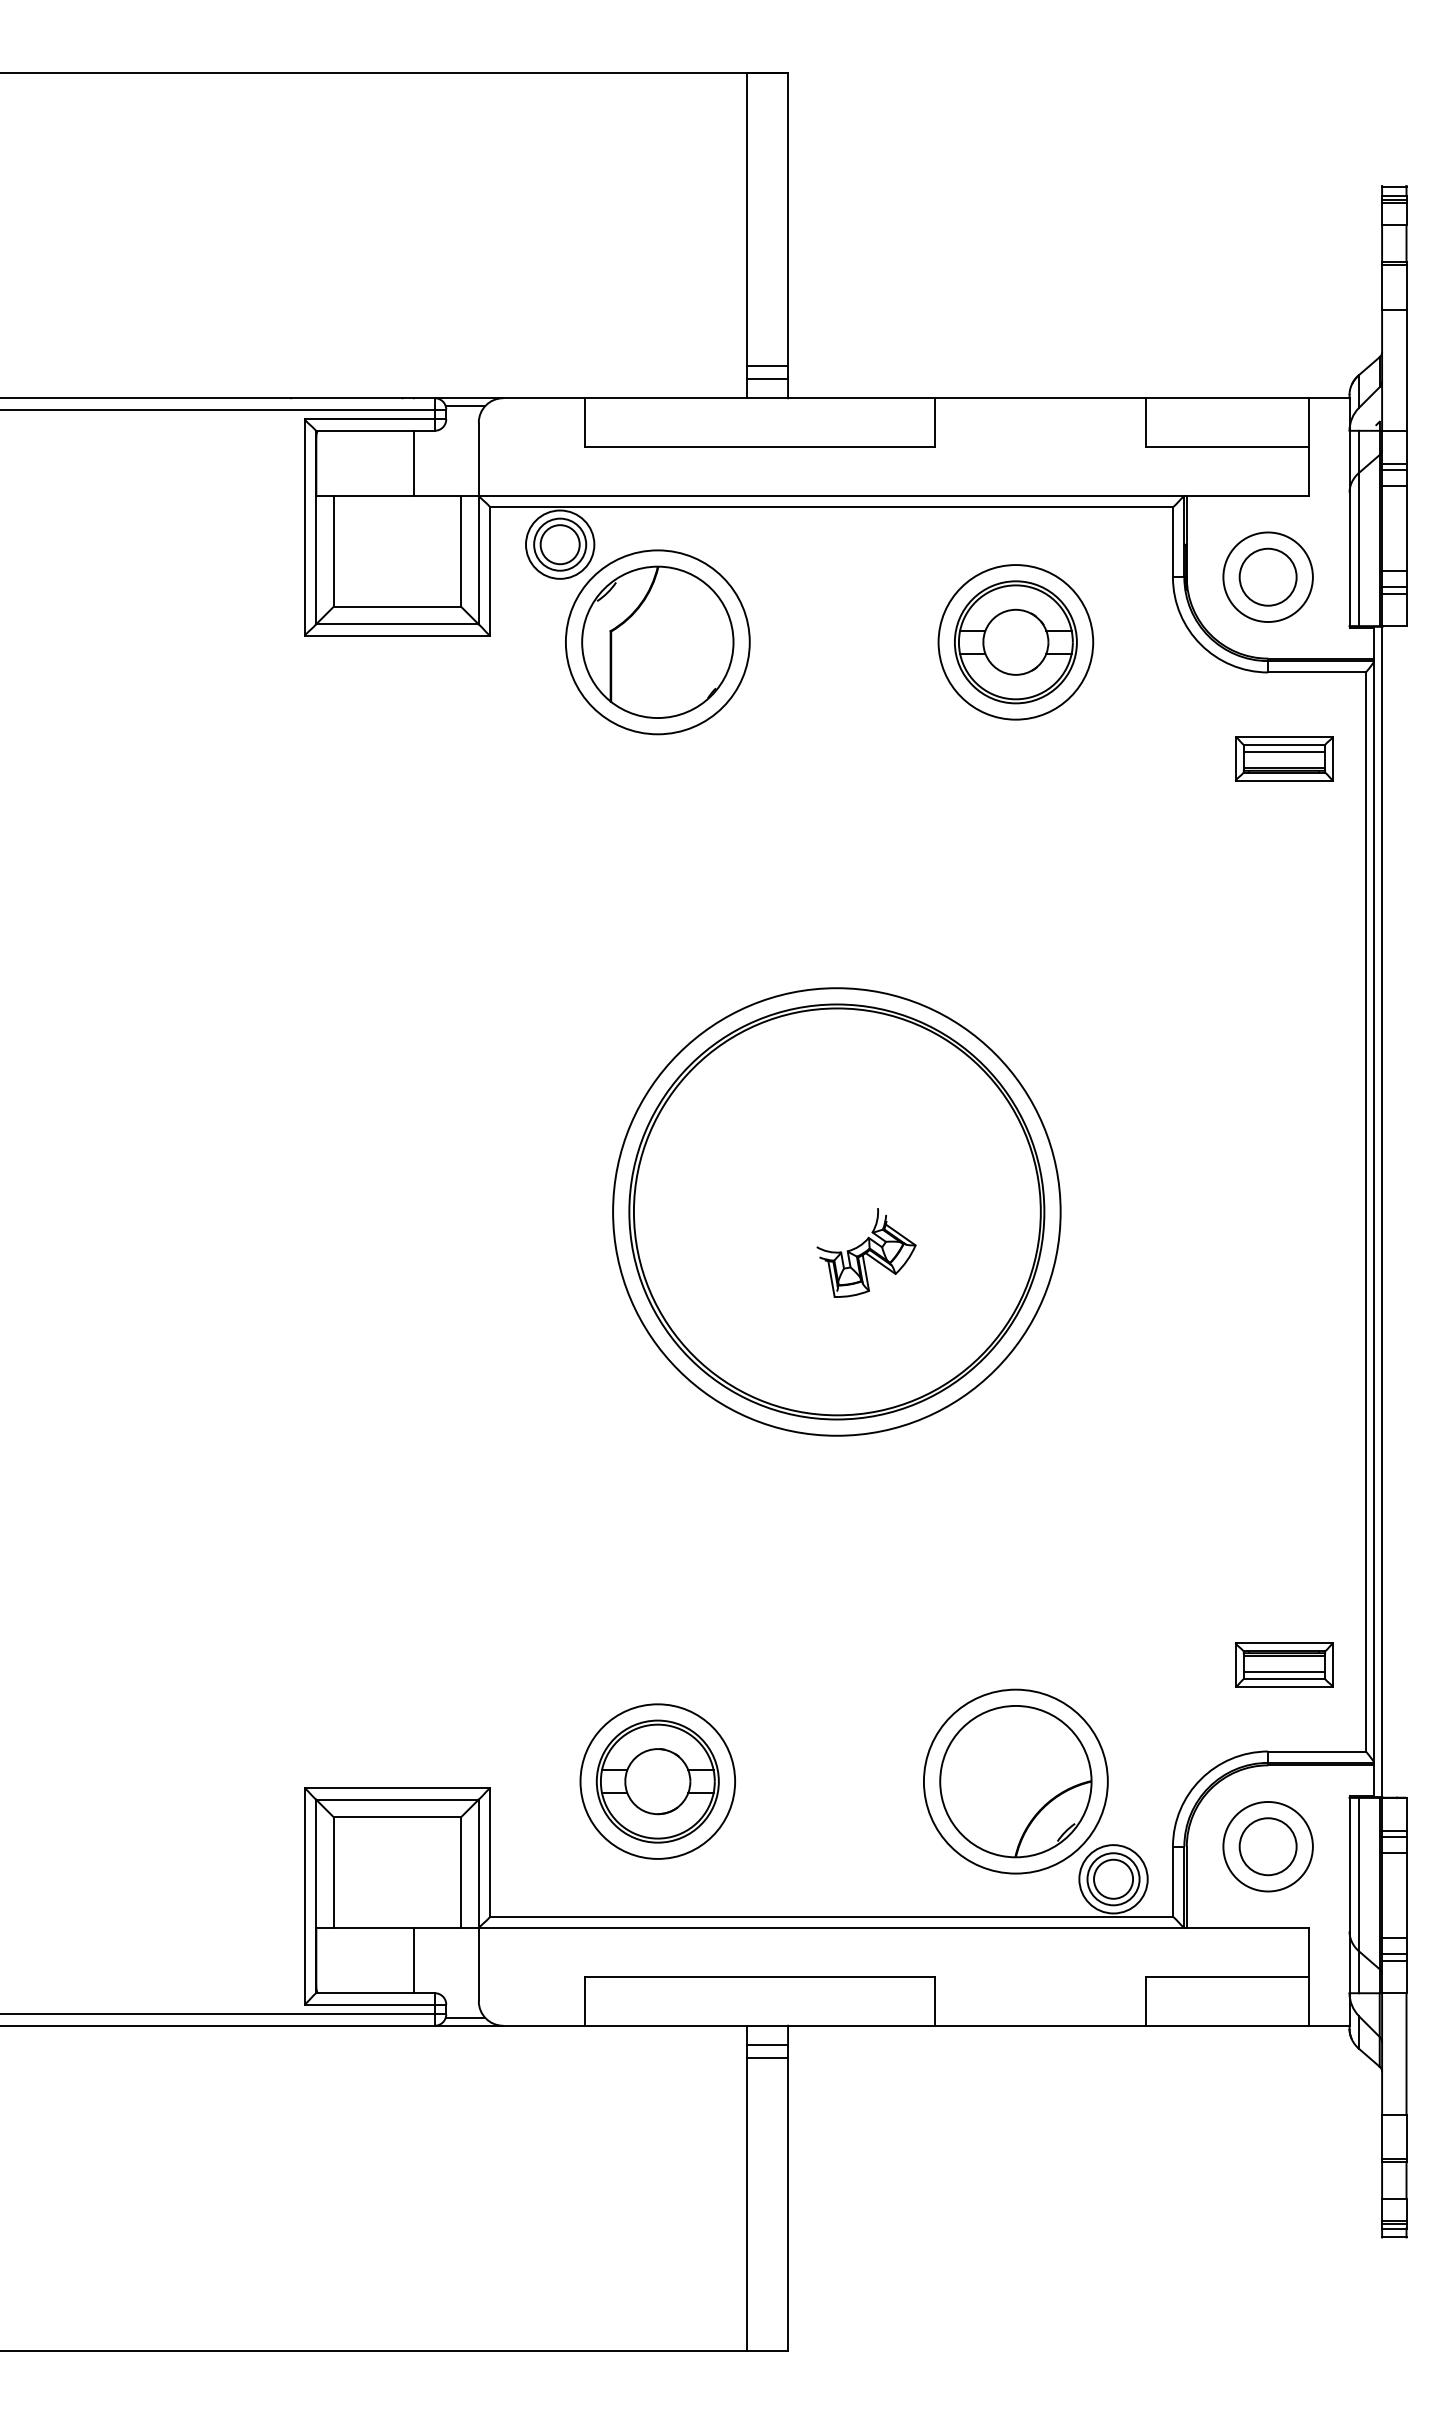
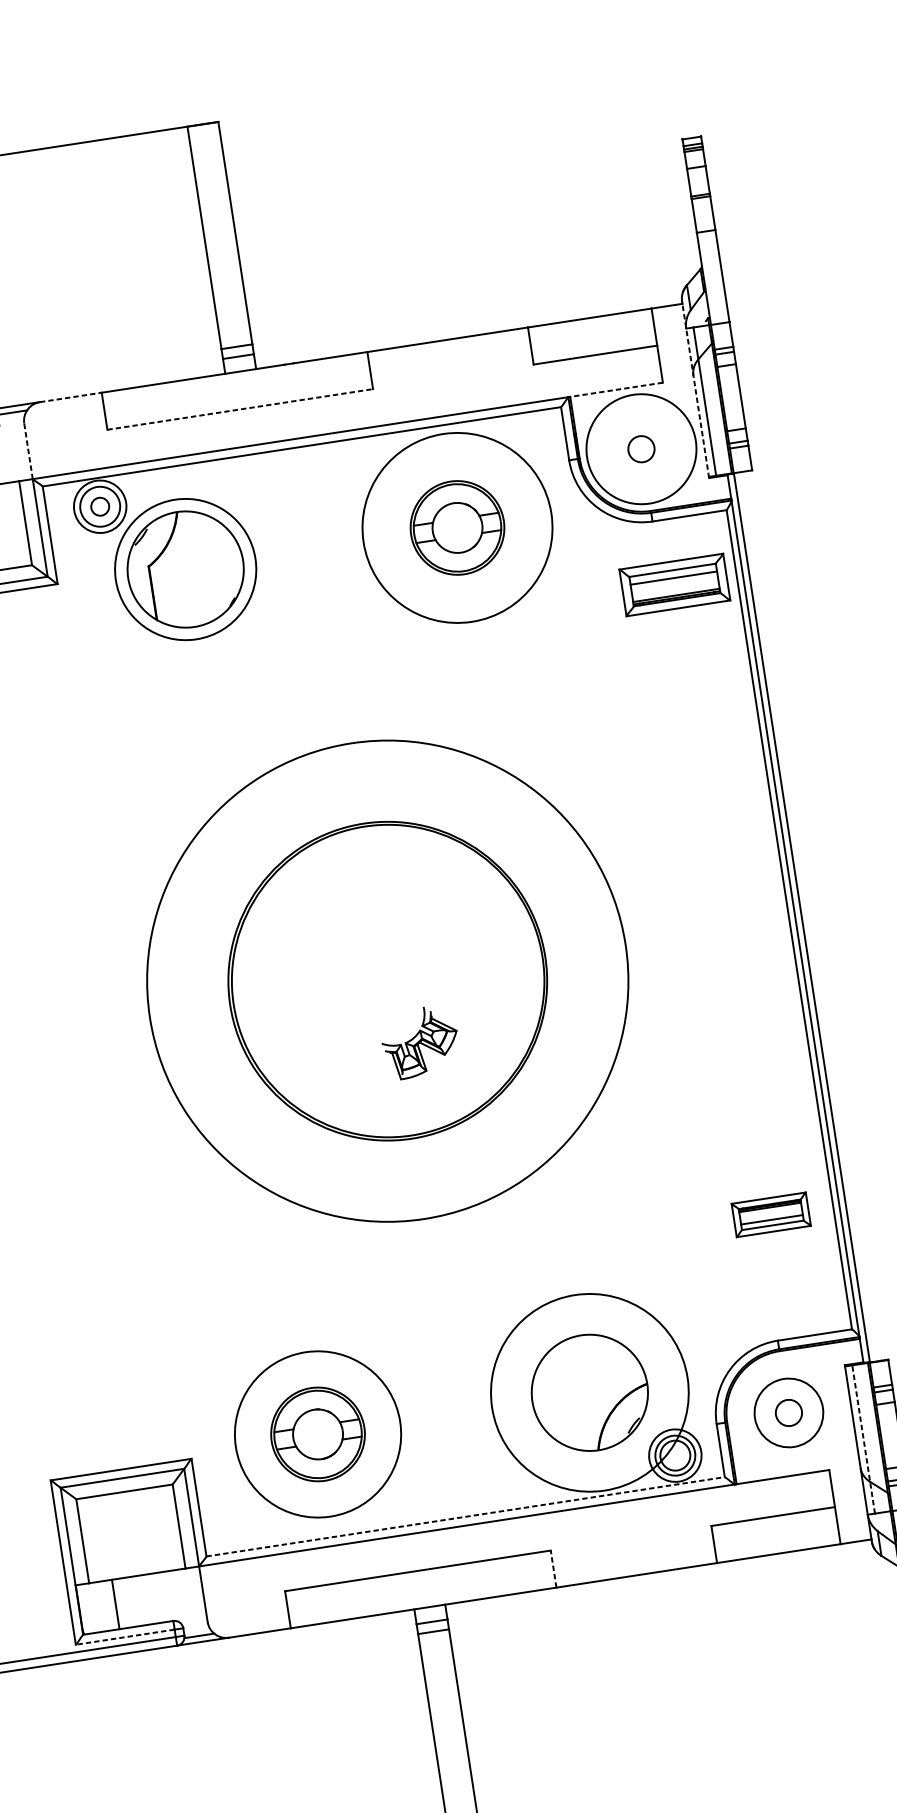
line: (543, 398) -> (70, 397), solid -> dashed
line: (759, 447) -> (240, 409), solid -> dashed
line: (478, 459) -> (28, 451), solid -> dashed
line: (1247, 495) -> (616, 389), solid -> dashed
line: (1349, 512) -> (695, 390), solid -> dashed
circle: (559, 544) -> (99, 506), size x0.6
circle: (1267, 576) -> (640, 448), size x0.6
circle: (1267, 577) -> (641, 449), size x1.6
circle: (1015, 642) -> (457, 528), size x1.6
part: (1284, 758) -> (674, 584), size x1.4
circle: (836, 1211) -> (387, 980), size x1.4
part: (866, 1252) -> (420, 1041), moved
part: (1284, 1664) -> (771, 1214), moved
circle: (657, 1781) -> (317, 1434), size x1.4
circle: (1015, 1781) -> (589, 1392), size x1.4
circle: (1267, 1846) -> (788, 1412), size x0.6
line: (1359, 1895) -> (863, 1439), solid -> dashed
line: (832, 1916) -> (466, 1516), solid -> dashed
line: (413, 1960) -> (115, 1604), moved
line: (934, 2000) -> (553, 1568), solid -> dashed
line: (369, 2004) -> (125, 1637), solid -> dashed

